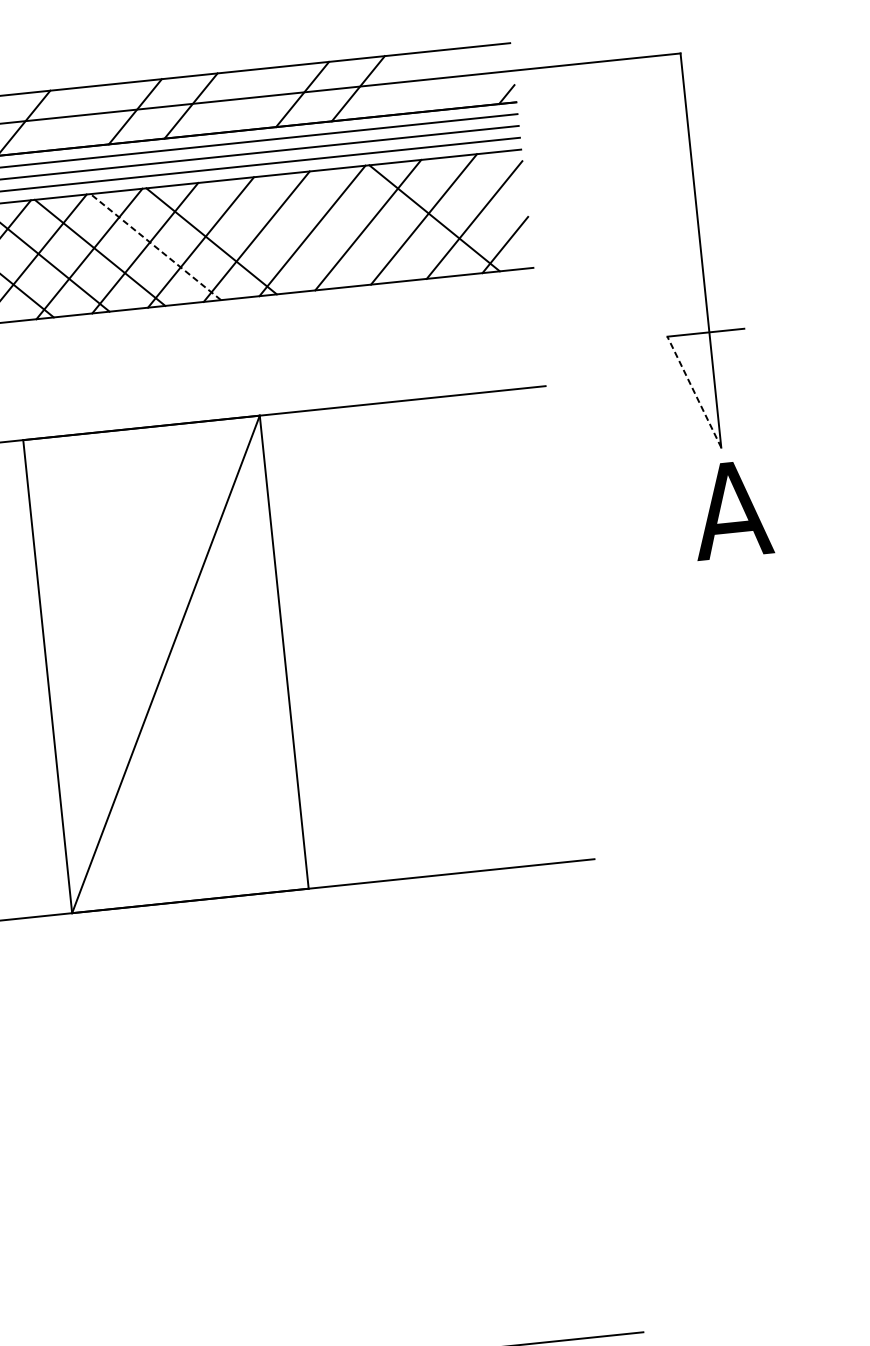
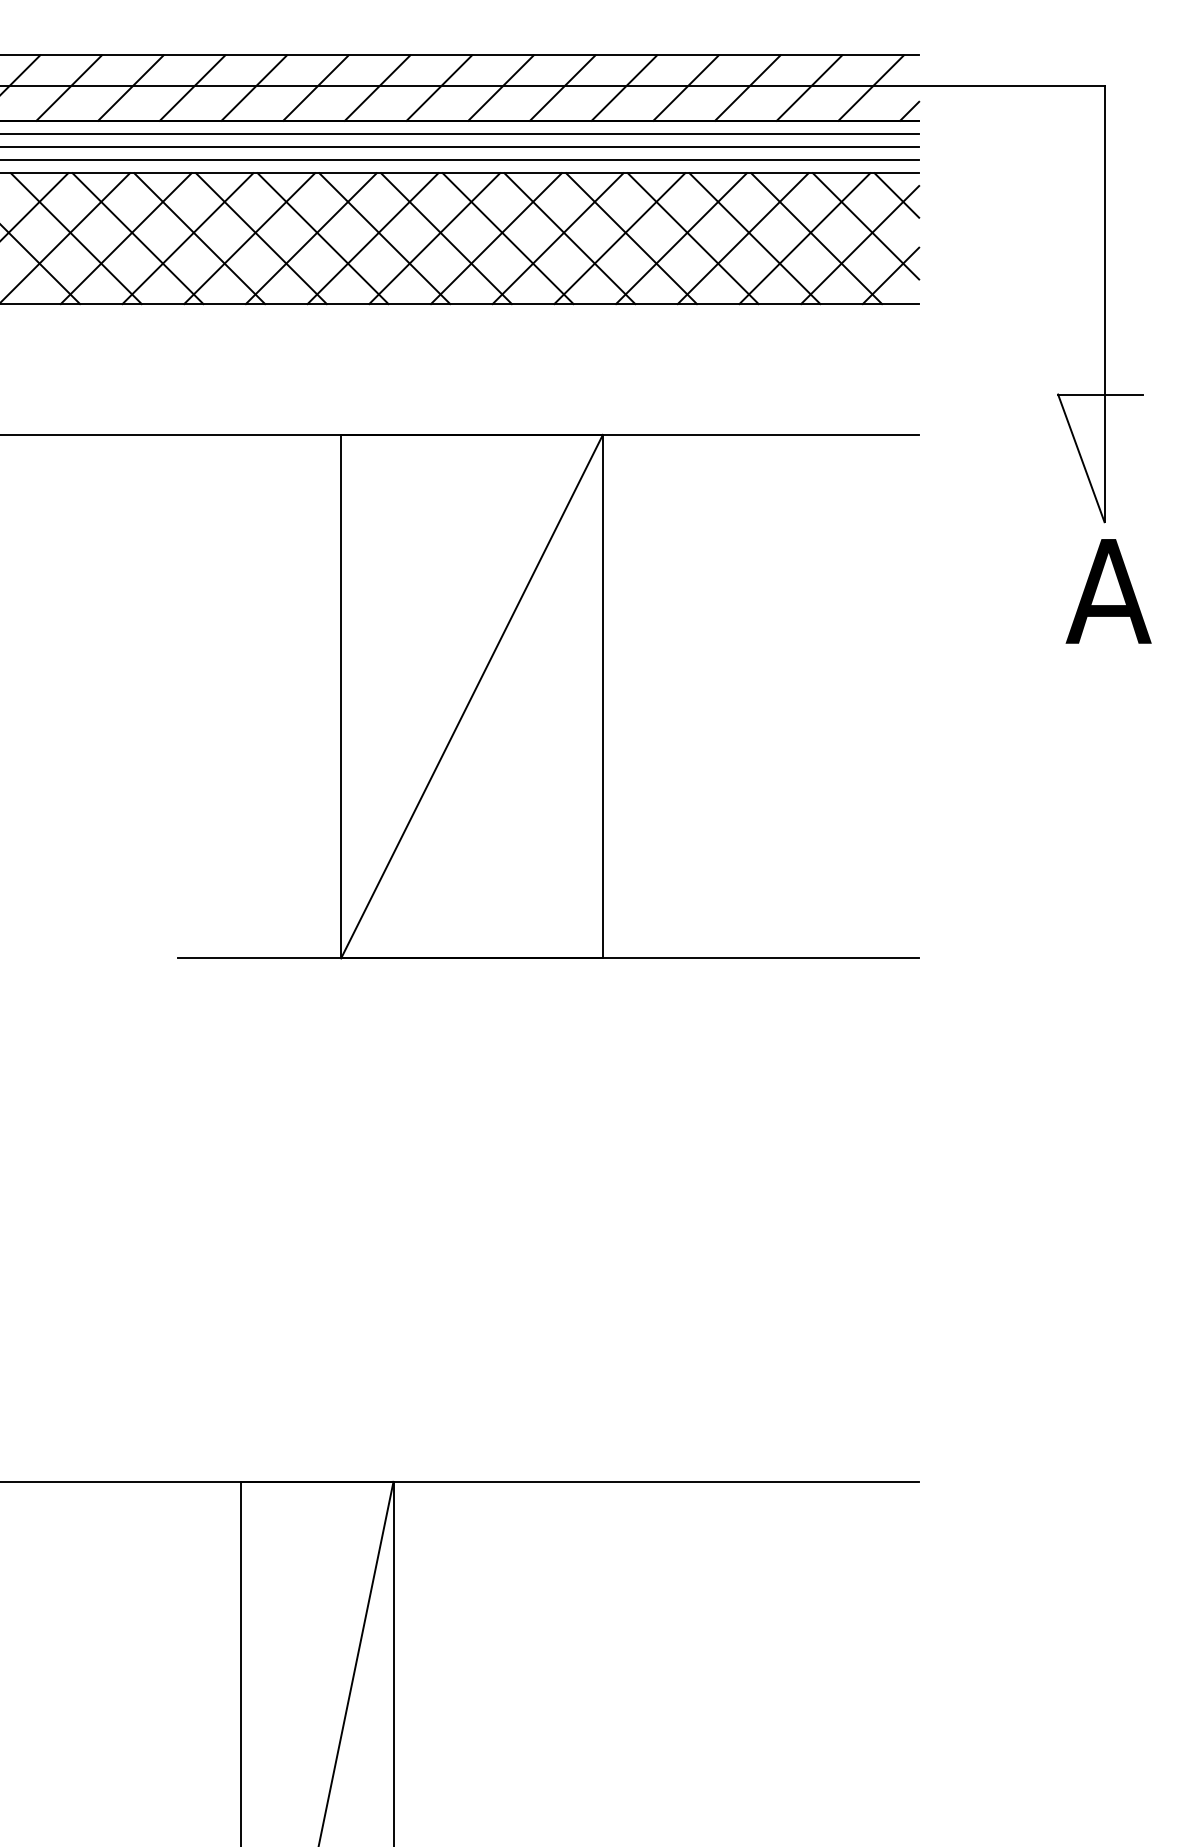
line: (469, 76) -> (870, 87), added
line: (414, 82) -> (809, 87), added
line: (246, 99) -> (624, 87), added
line: (79, 116) -> (439, 87), added
line: (502, 171) -> (896, 195), added
line: (477, 202) -> (865, 226), added
line: (378, 224) -> (754, 238), added
line: (322, 229) -> (692, 238), added
line: (267, 235) -> (631, 238), added
line: (156, 246) -> (508, 238), dashed -> solid
line: (694, 392) -> (1081, 458), dashed -> solid

